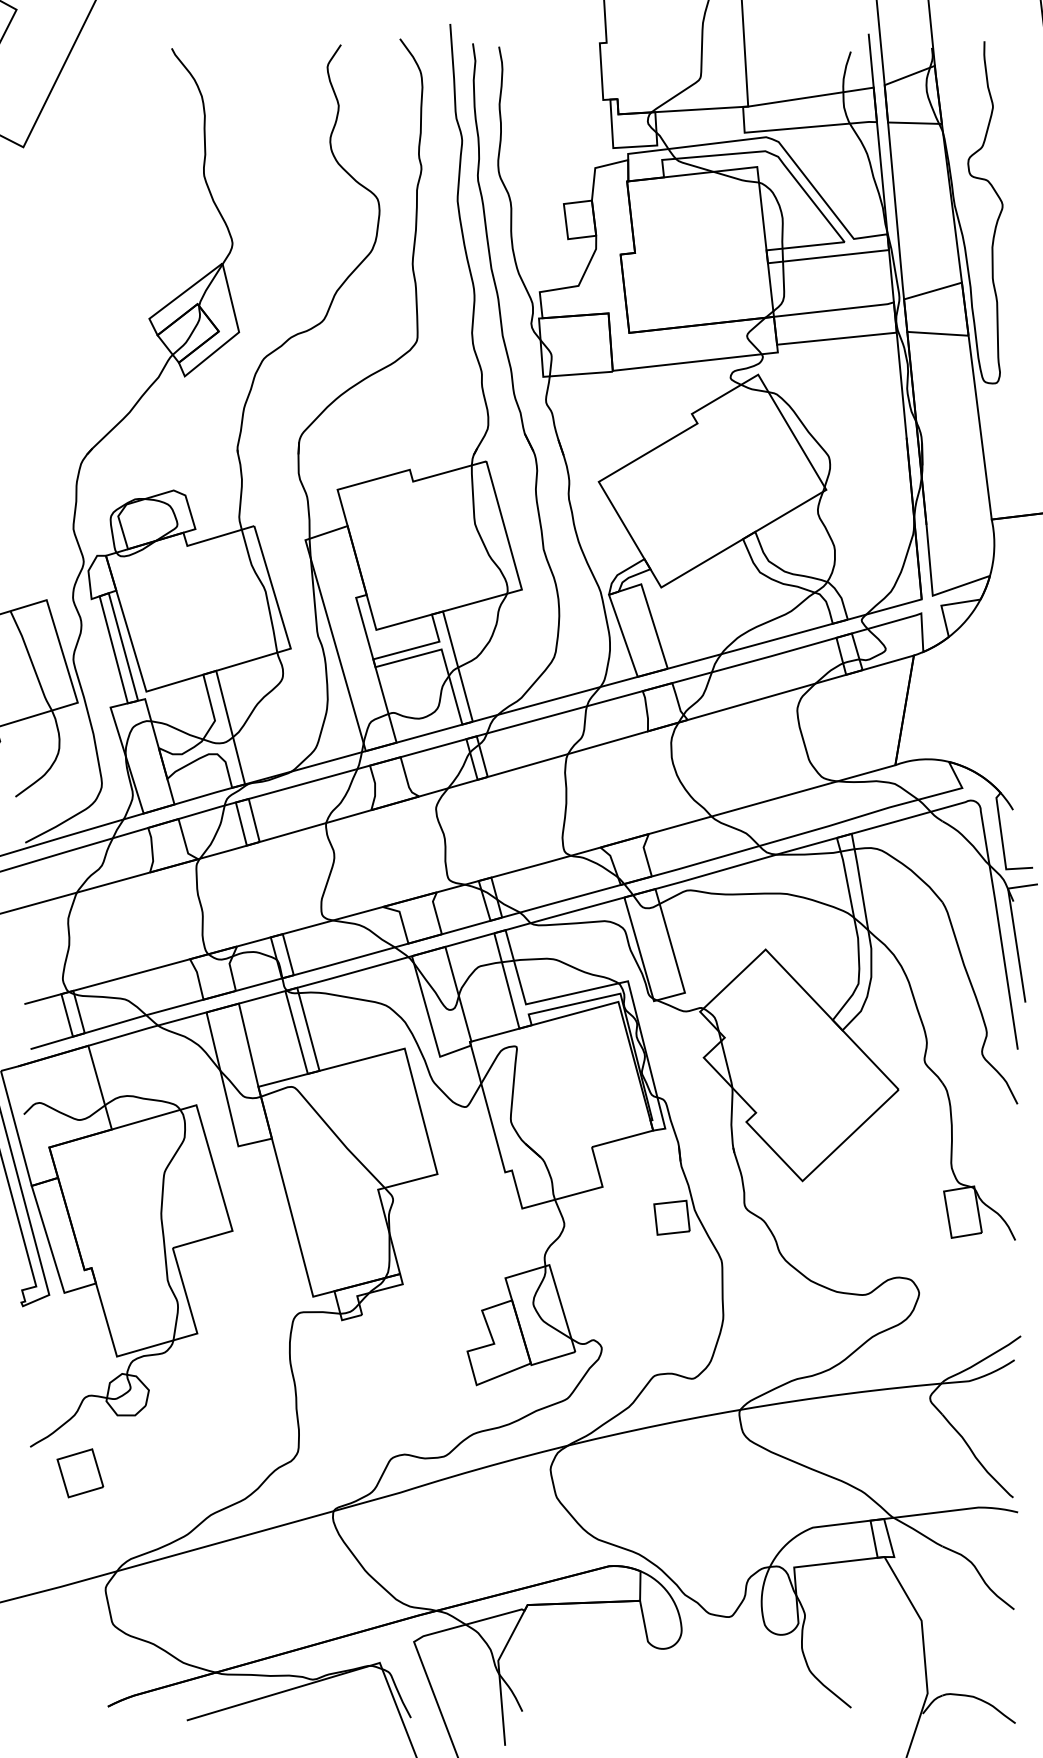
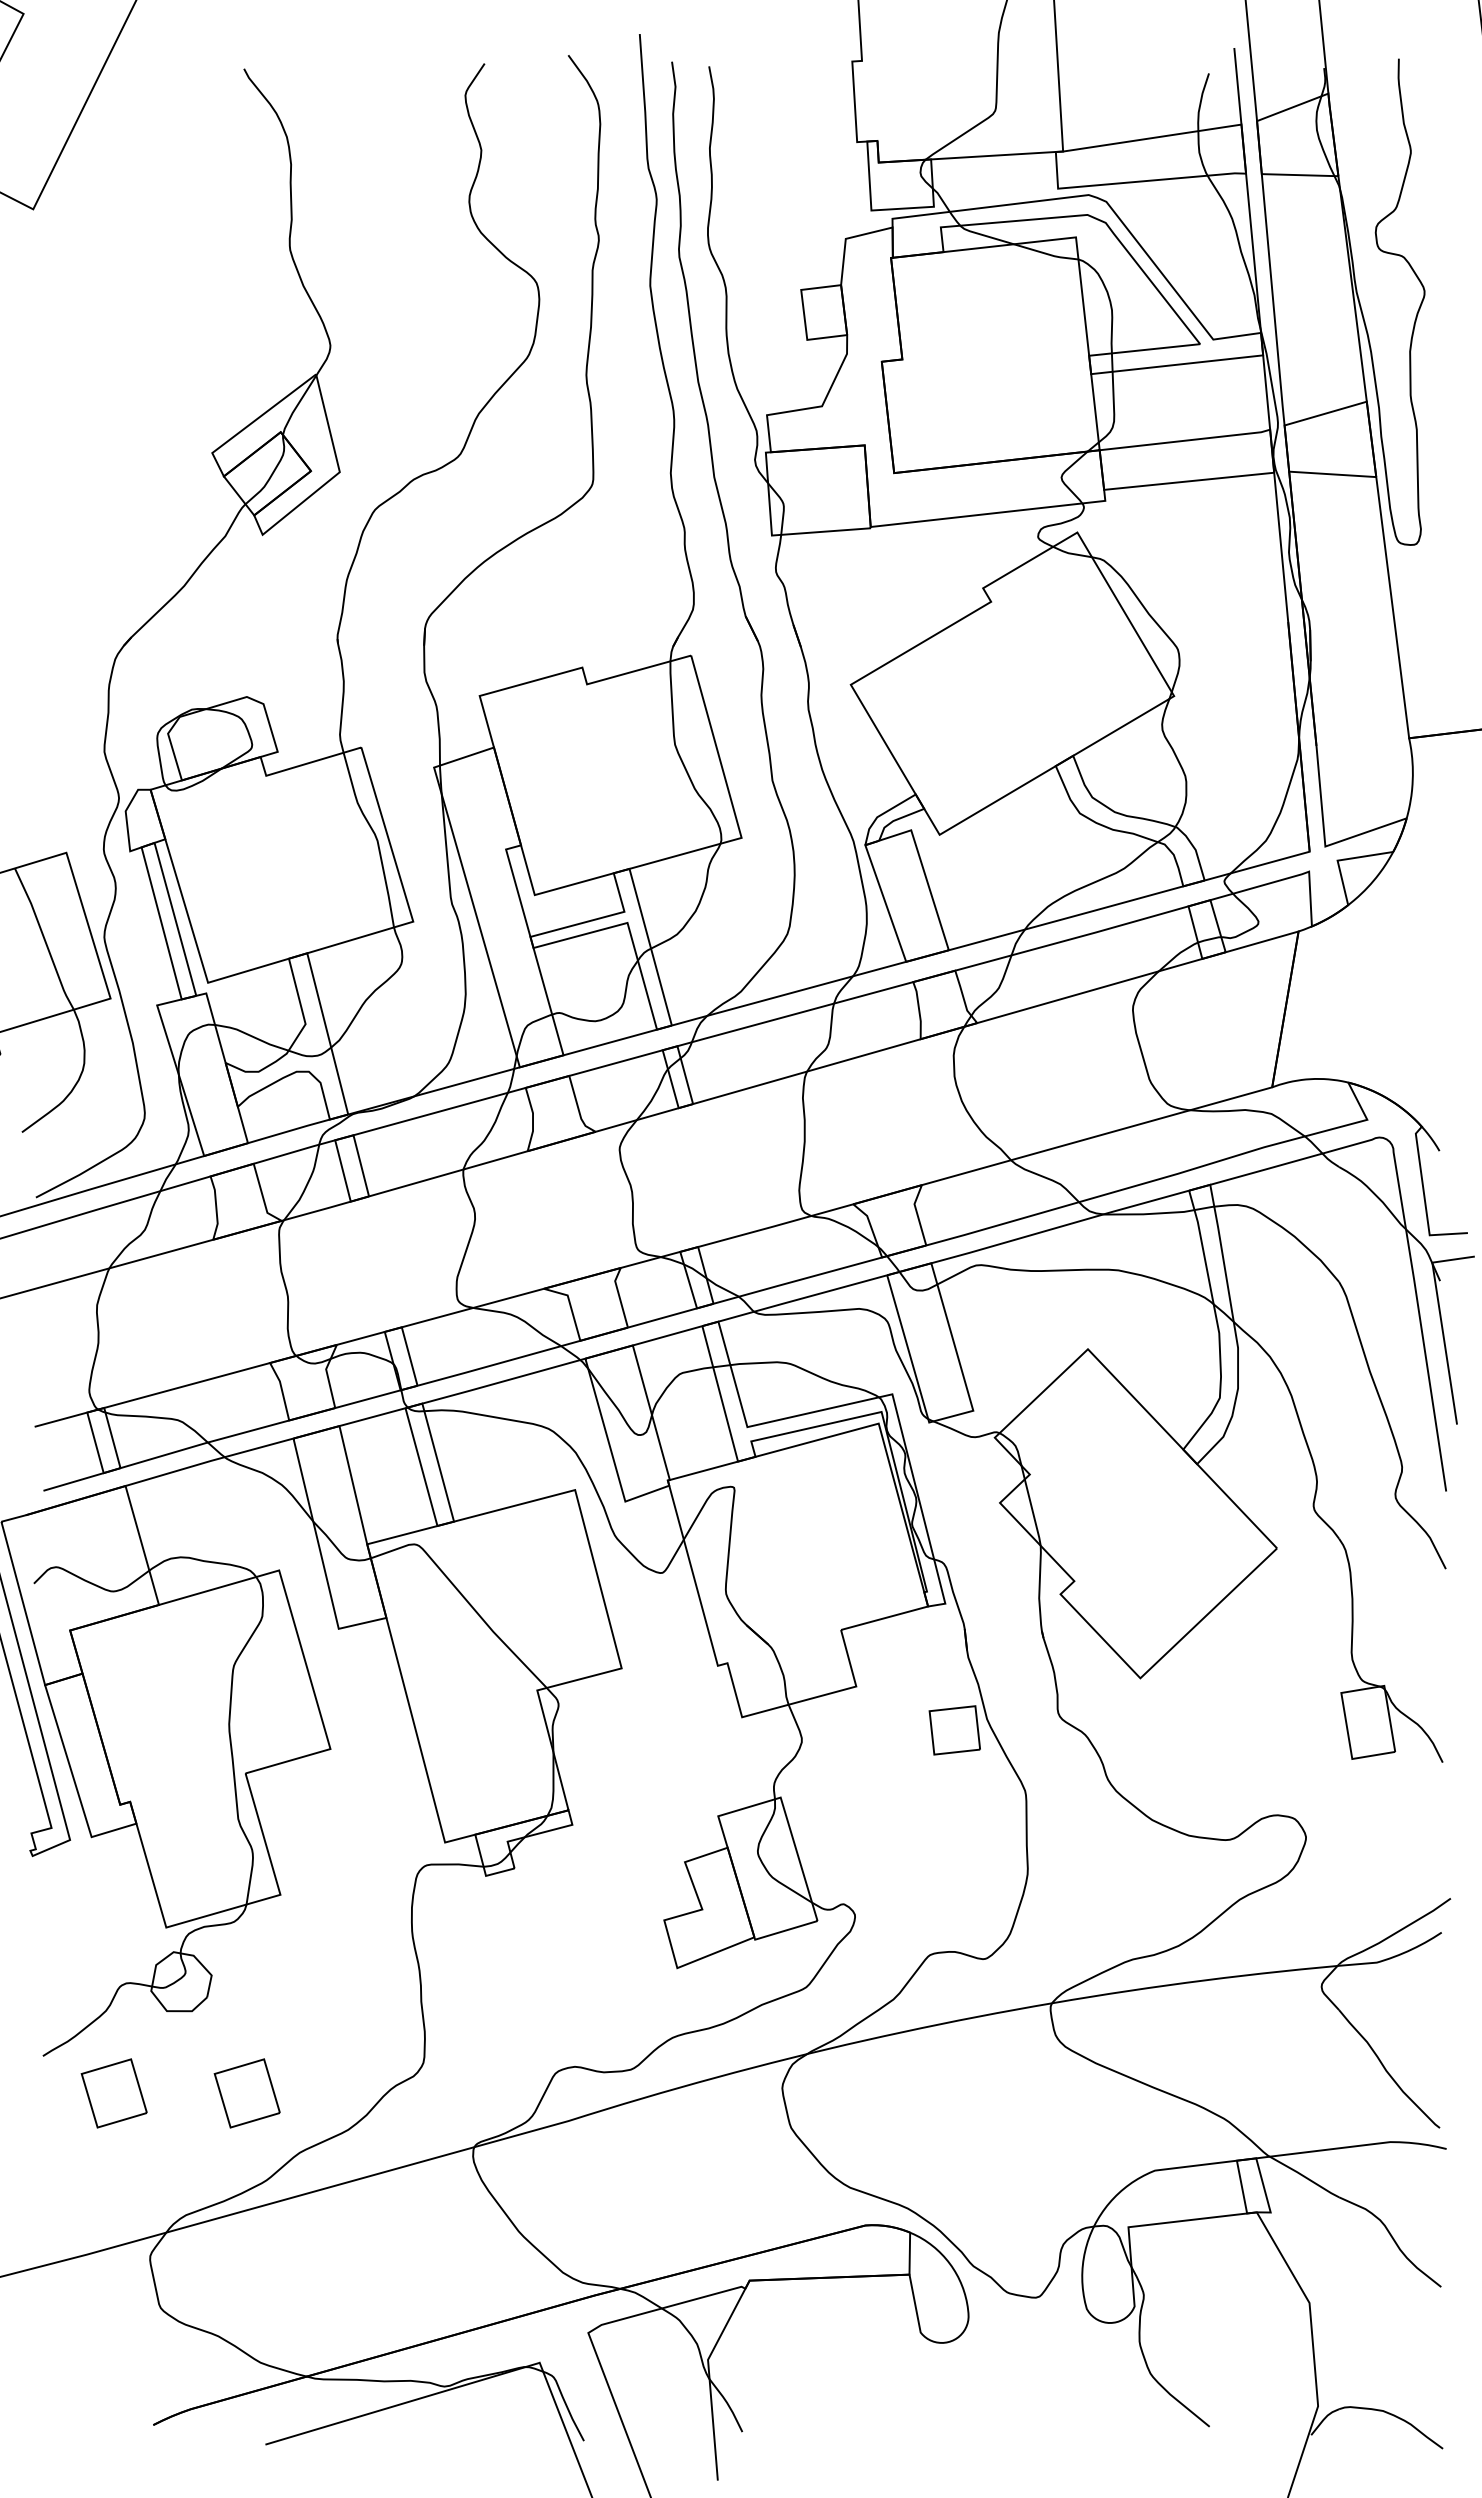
part: (173, 1473) -> (246, 2093), added

